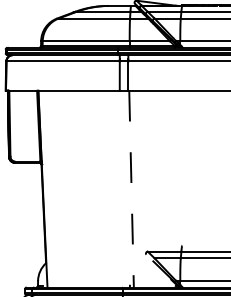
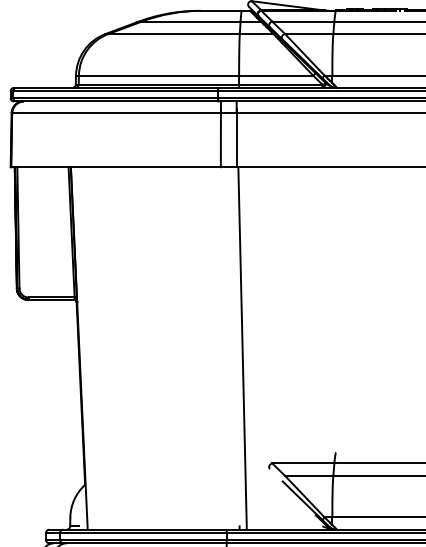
line: (131, 189) -> (242, 349), dashed -> solid

